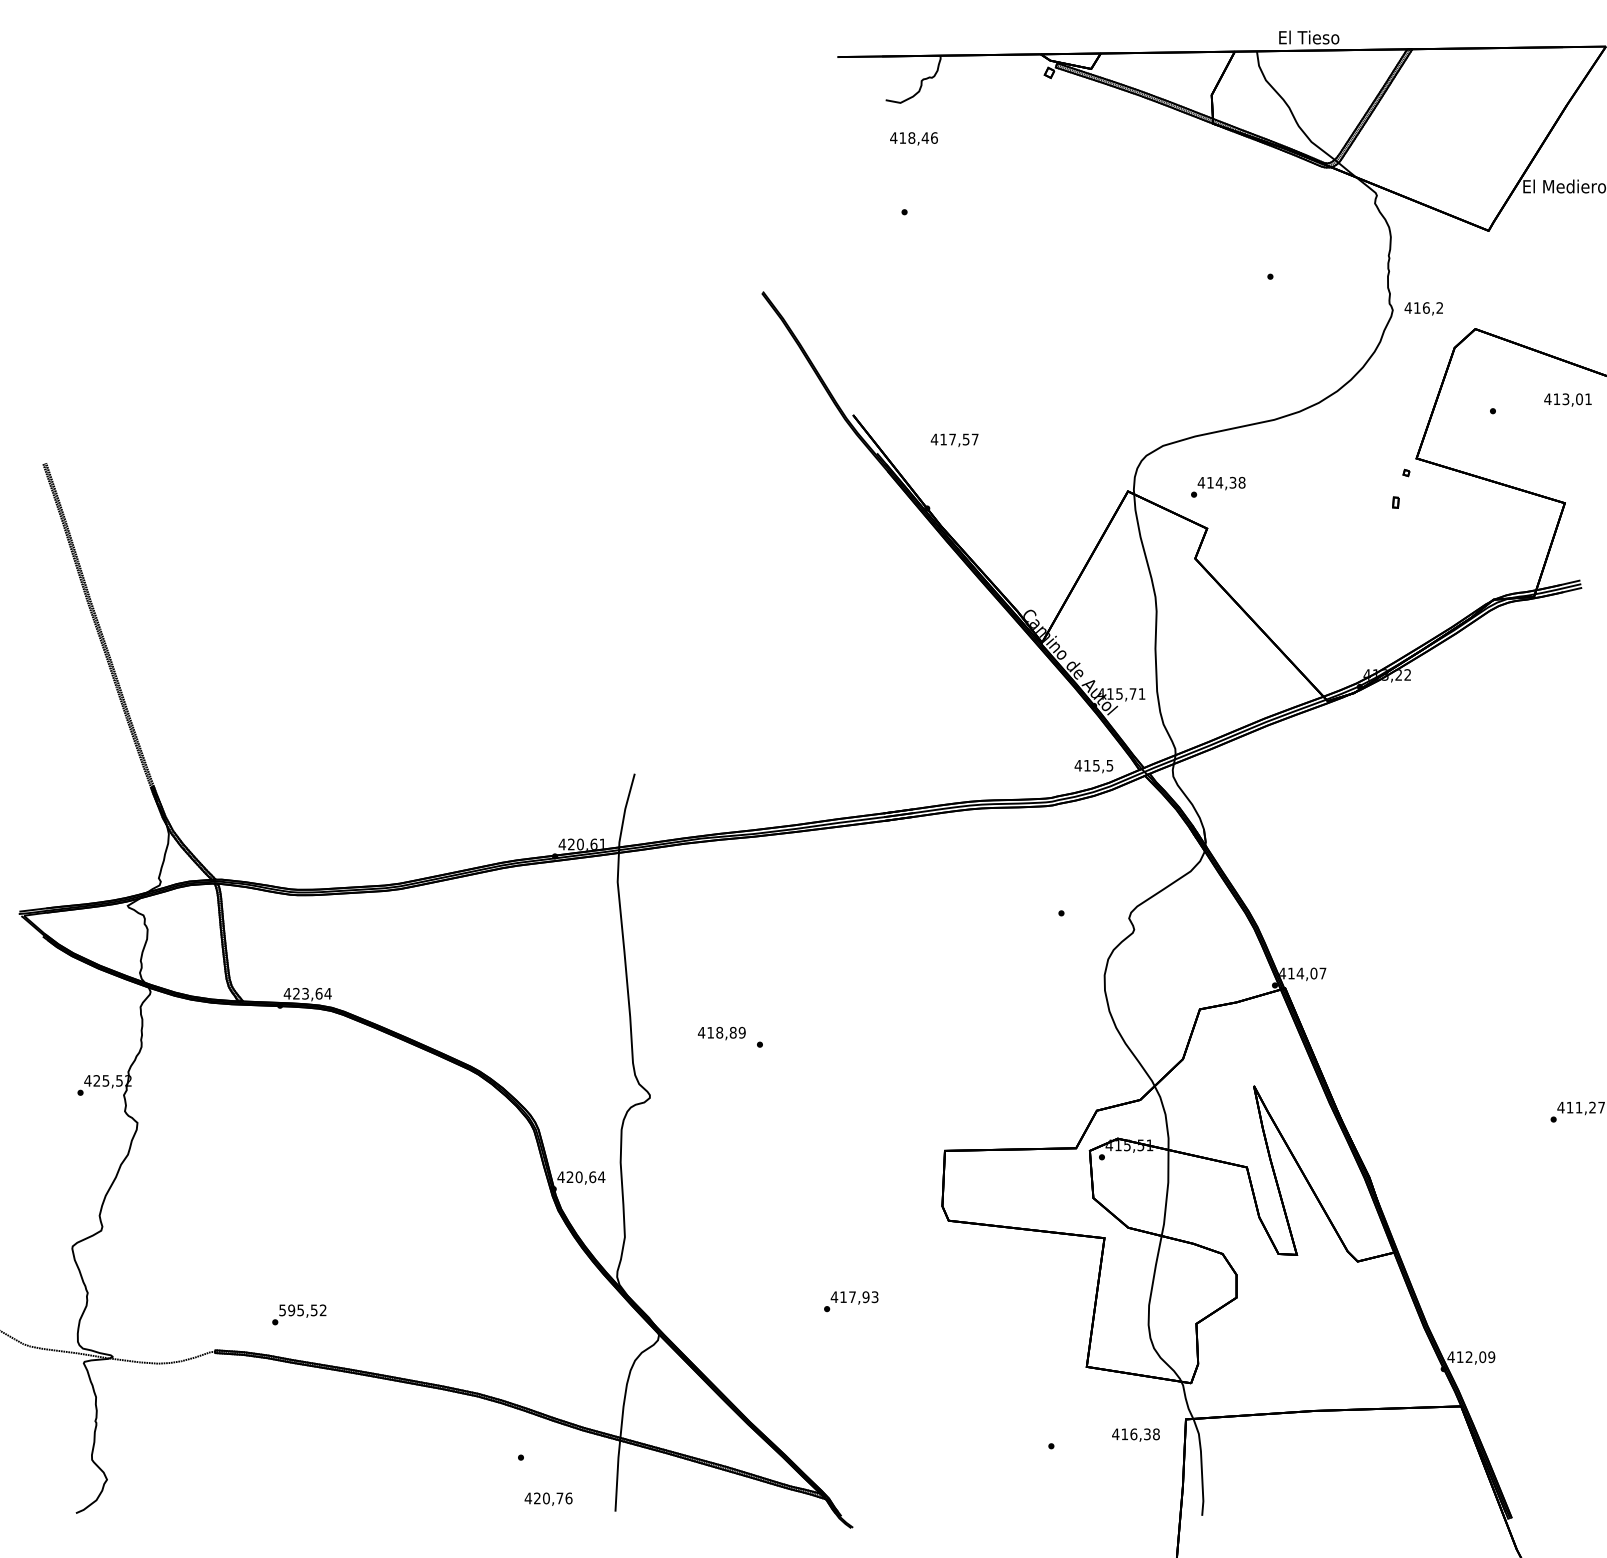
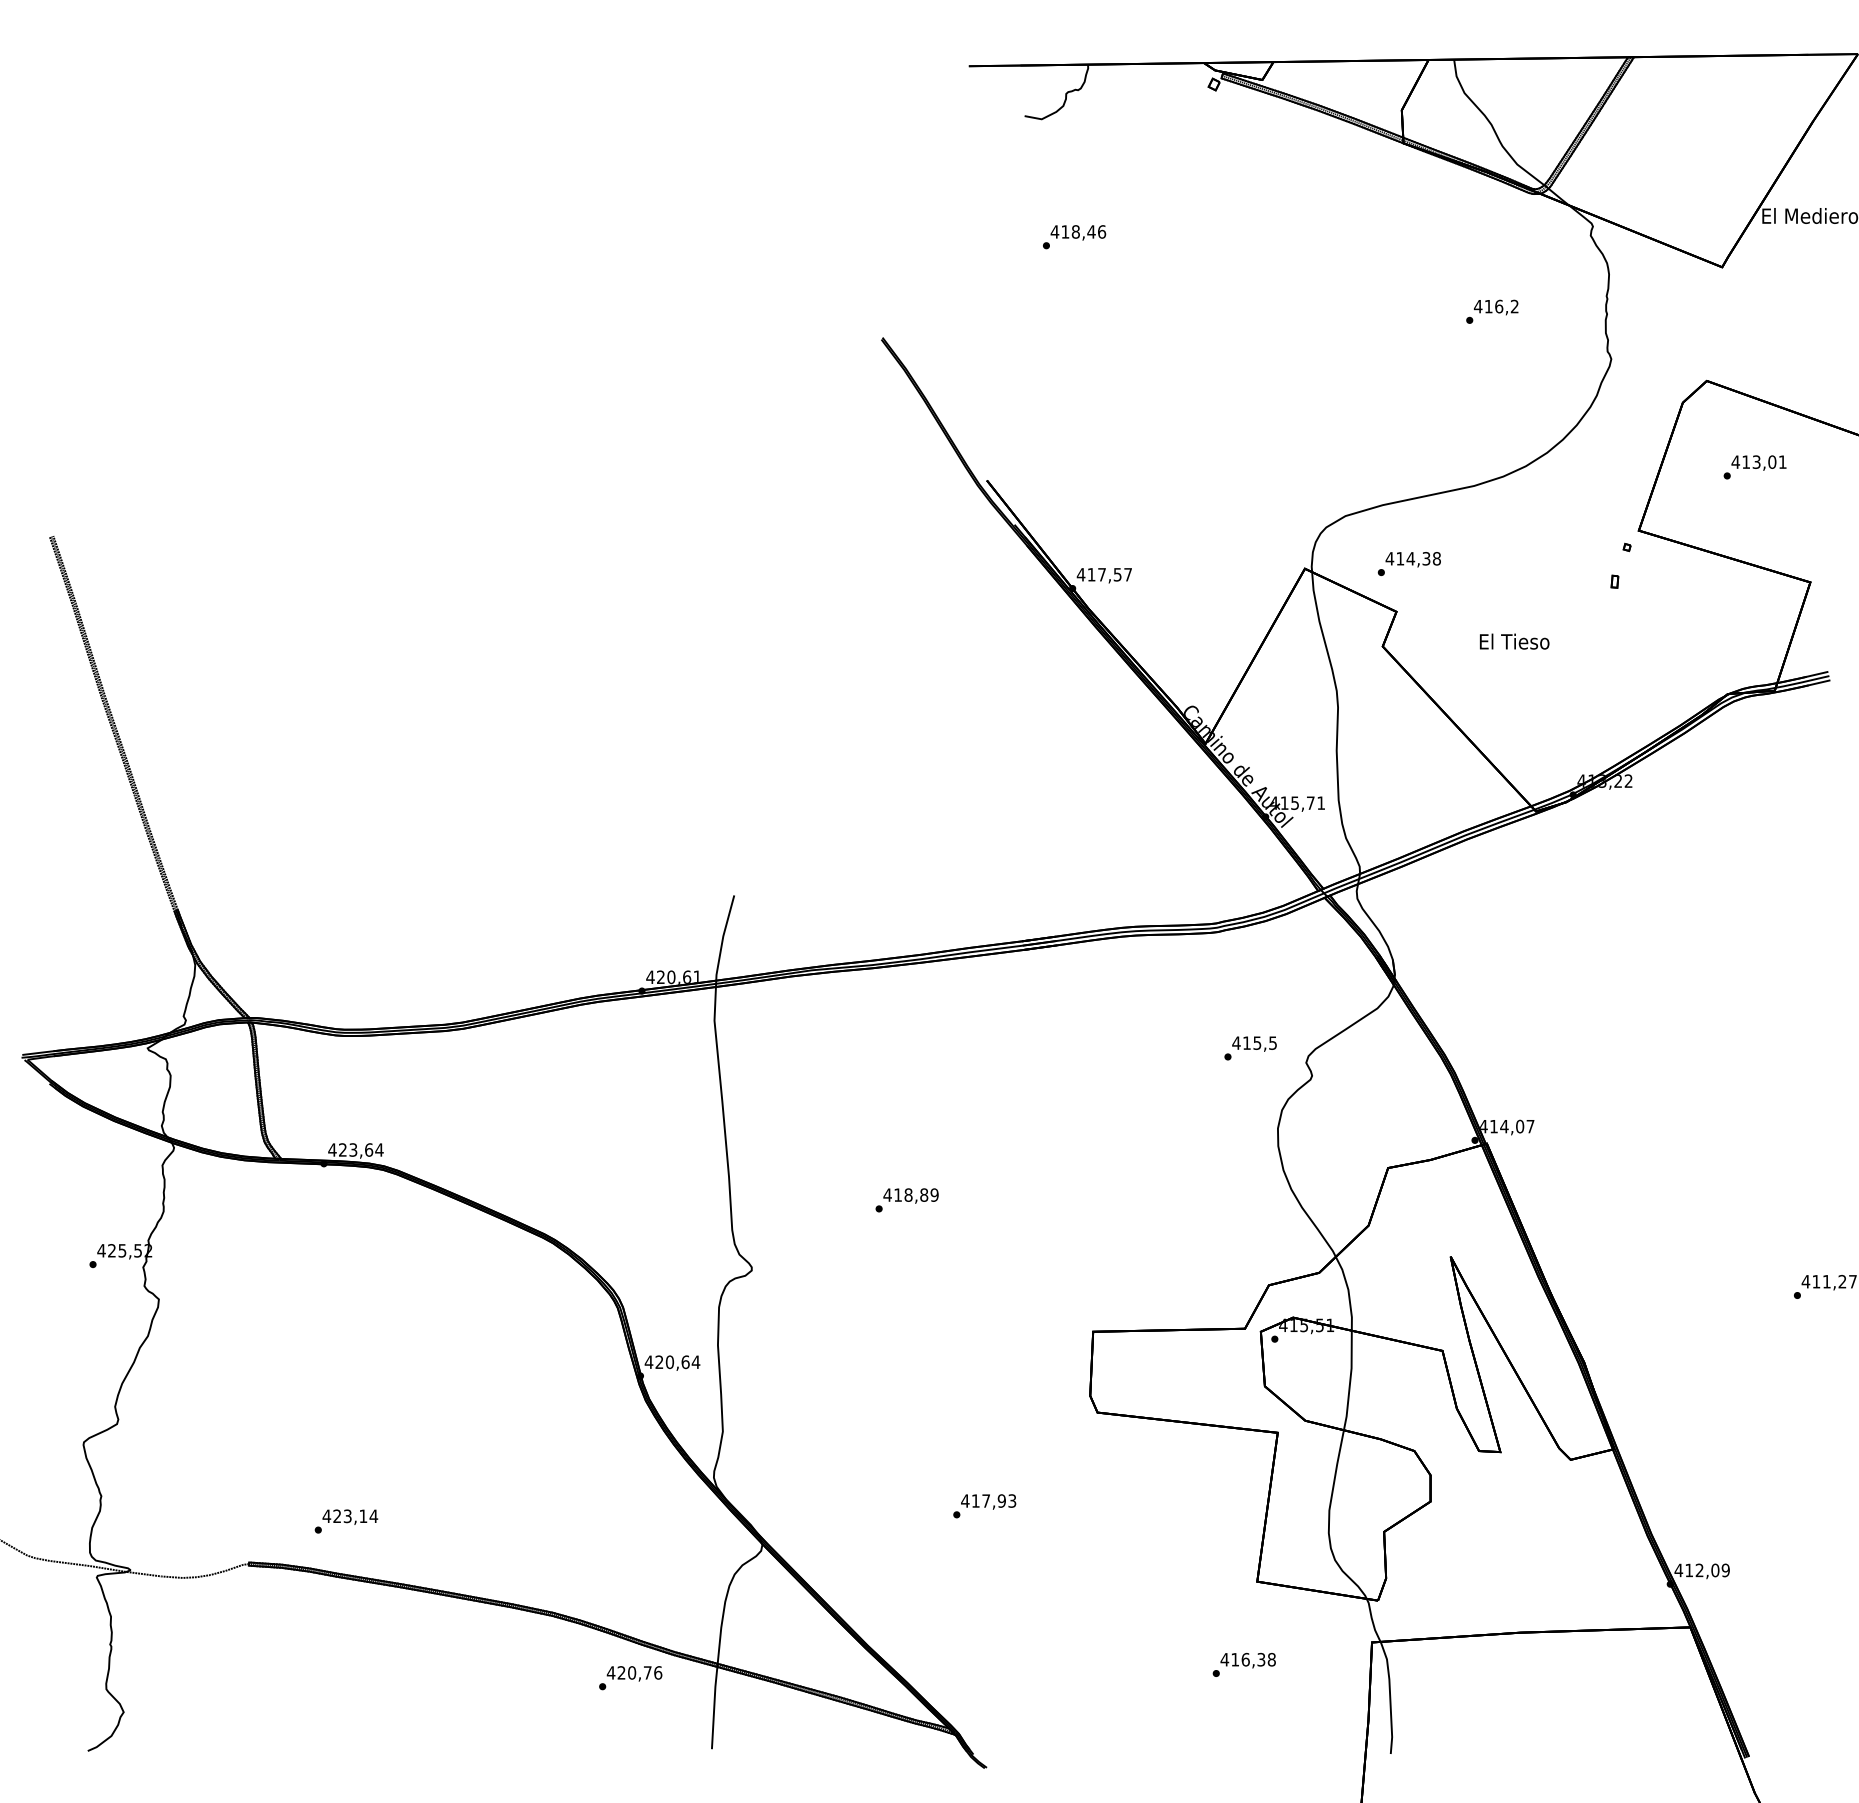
text: (1309, 37) -> (1514, 641), moved
text: (914, 138) -> (1078, 232), moved
text: (1424, 308) -> (1496, 307), moved
text: (1567, 399) -> (1758, 462), moved
text: (953, 440) -> (1103, 575), moved
text: (1093, 766) -> (1254, 1043), moved
text: (721, 1033) -> (910, 1195), moved
text: (303, 1310) -> (350, 1516), 595,52 -> 423,14
text: (1135, 1435) -> (1247, 1660), moved
text: (548, 1498) -> (634, 1673), moved

